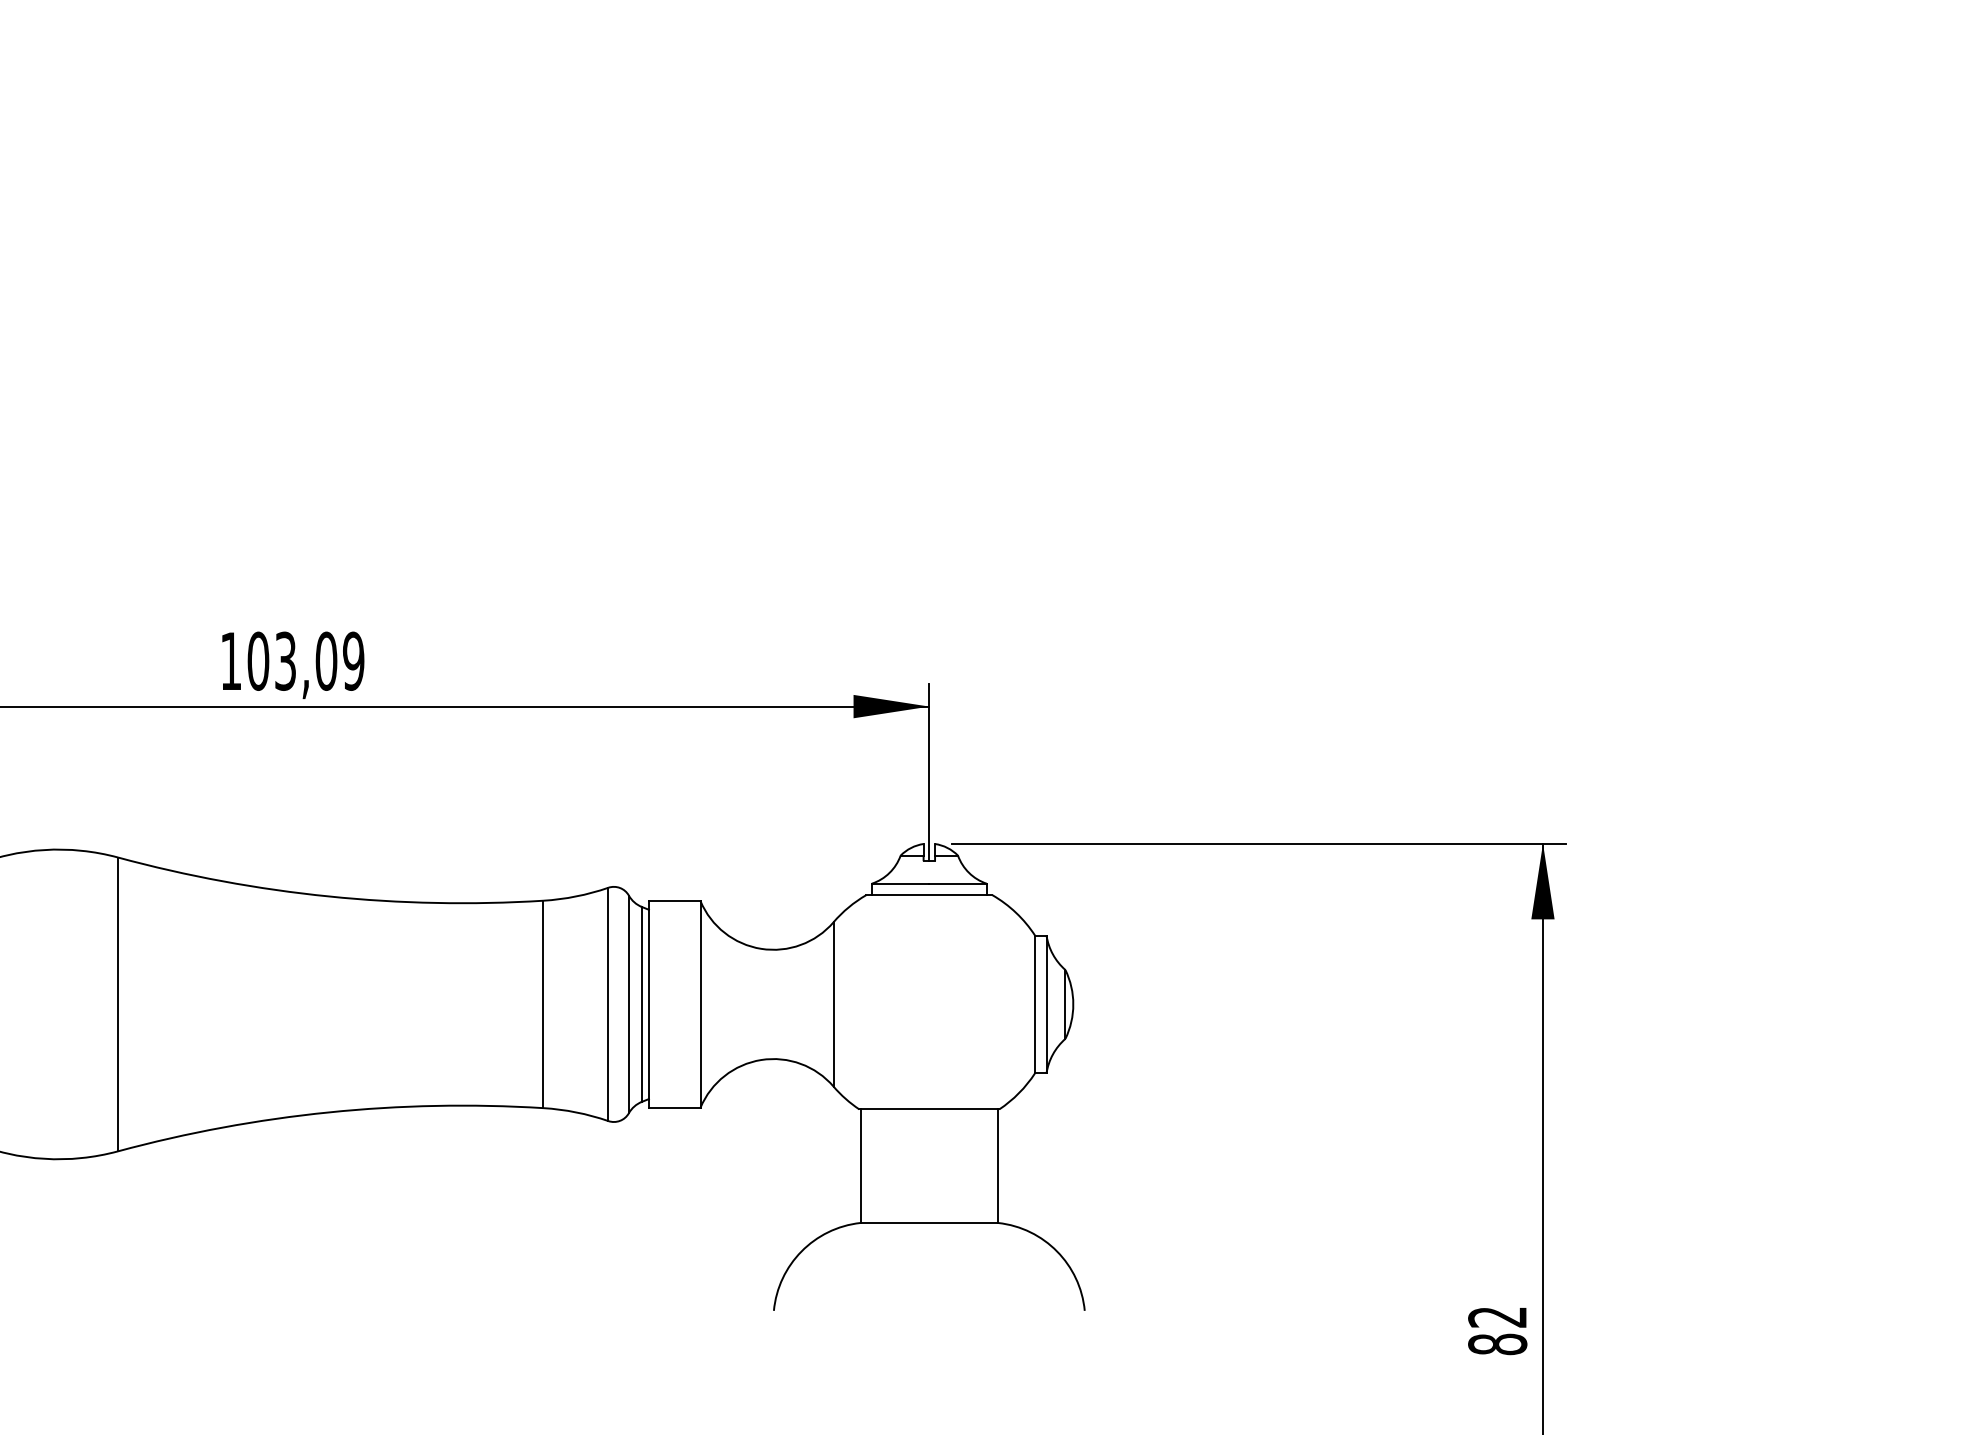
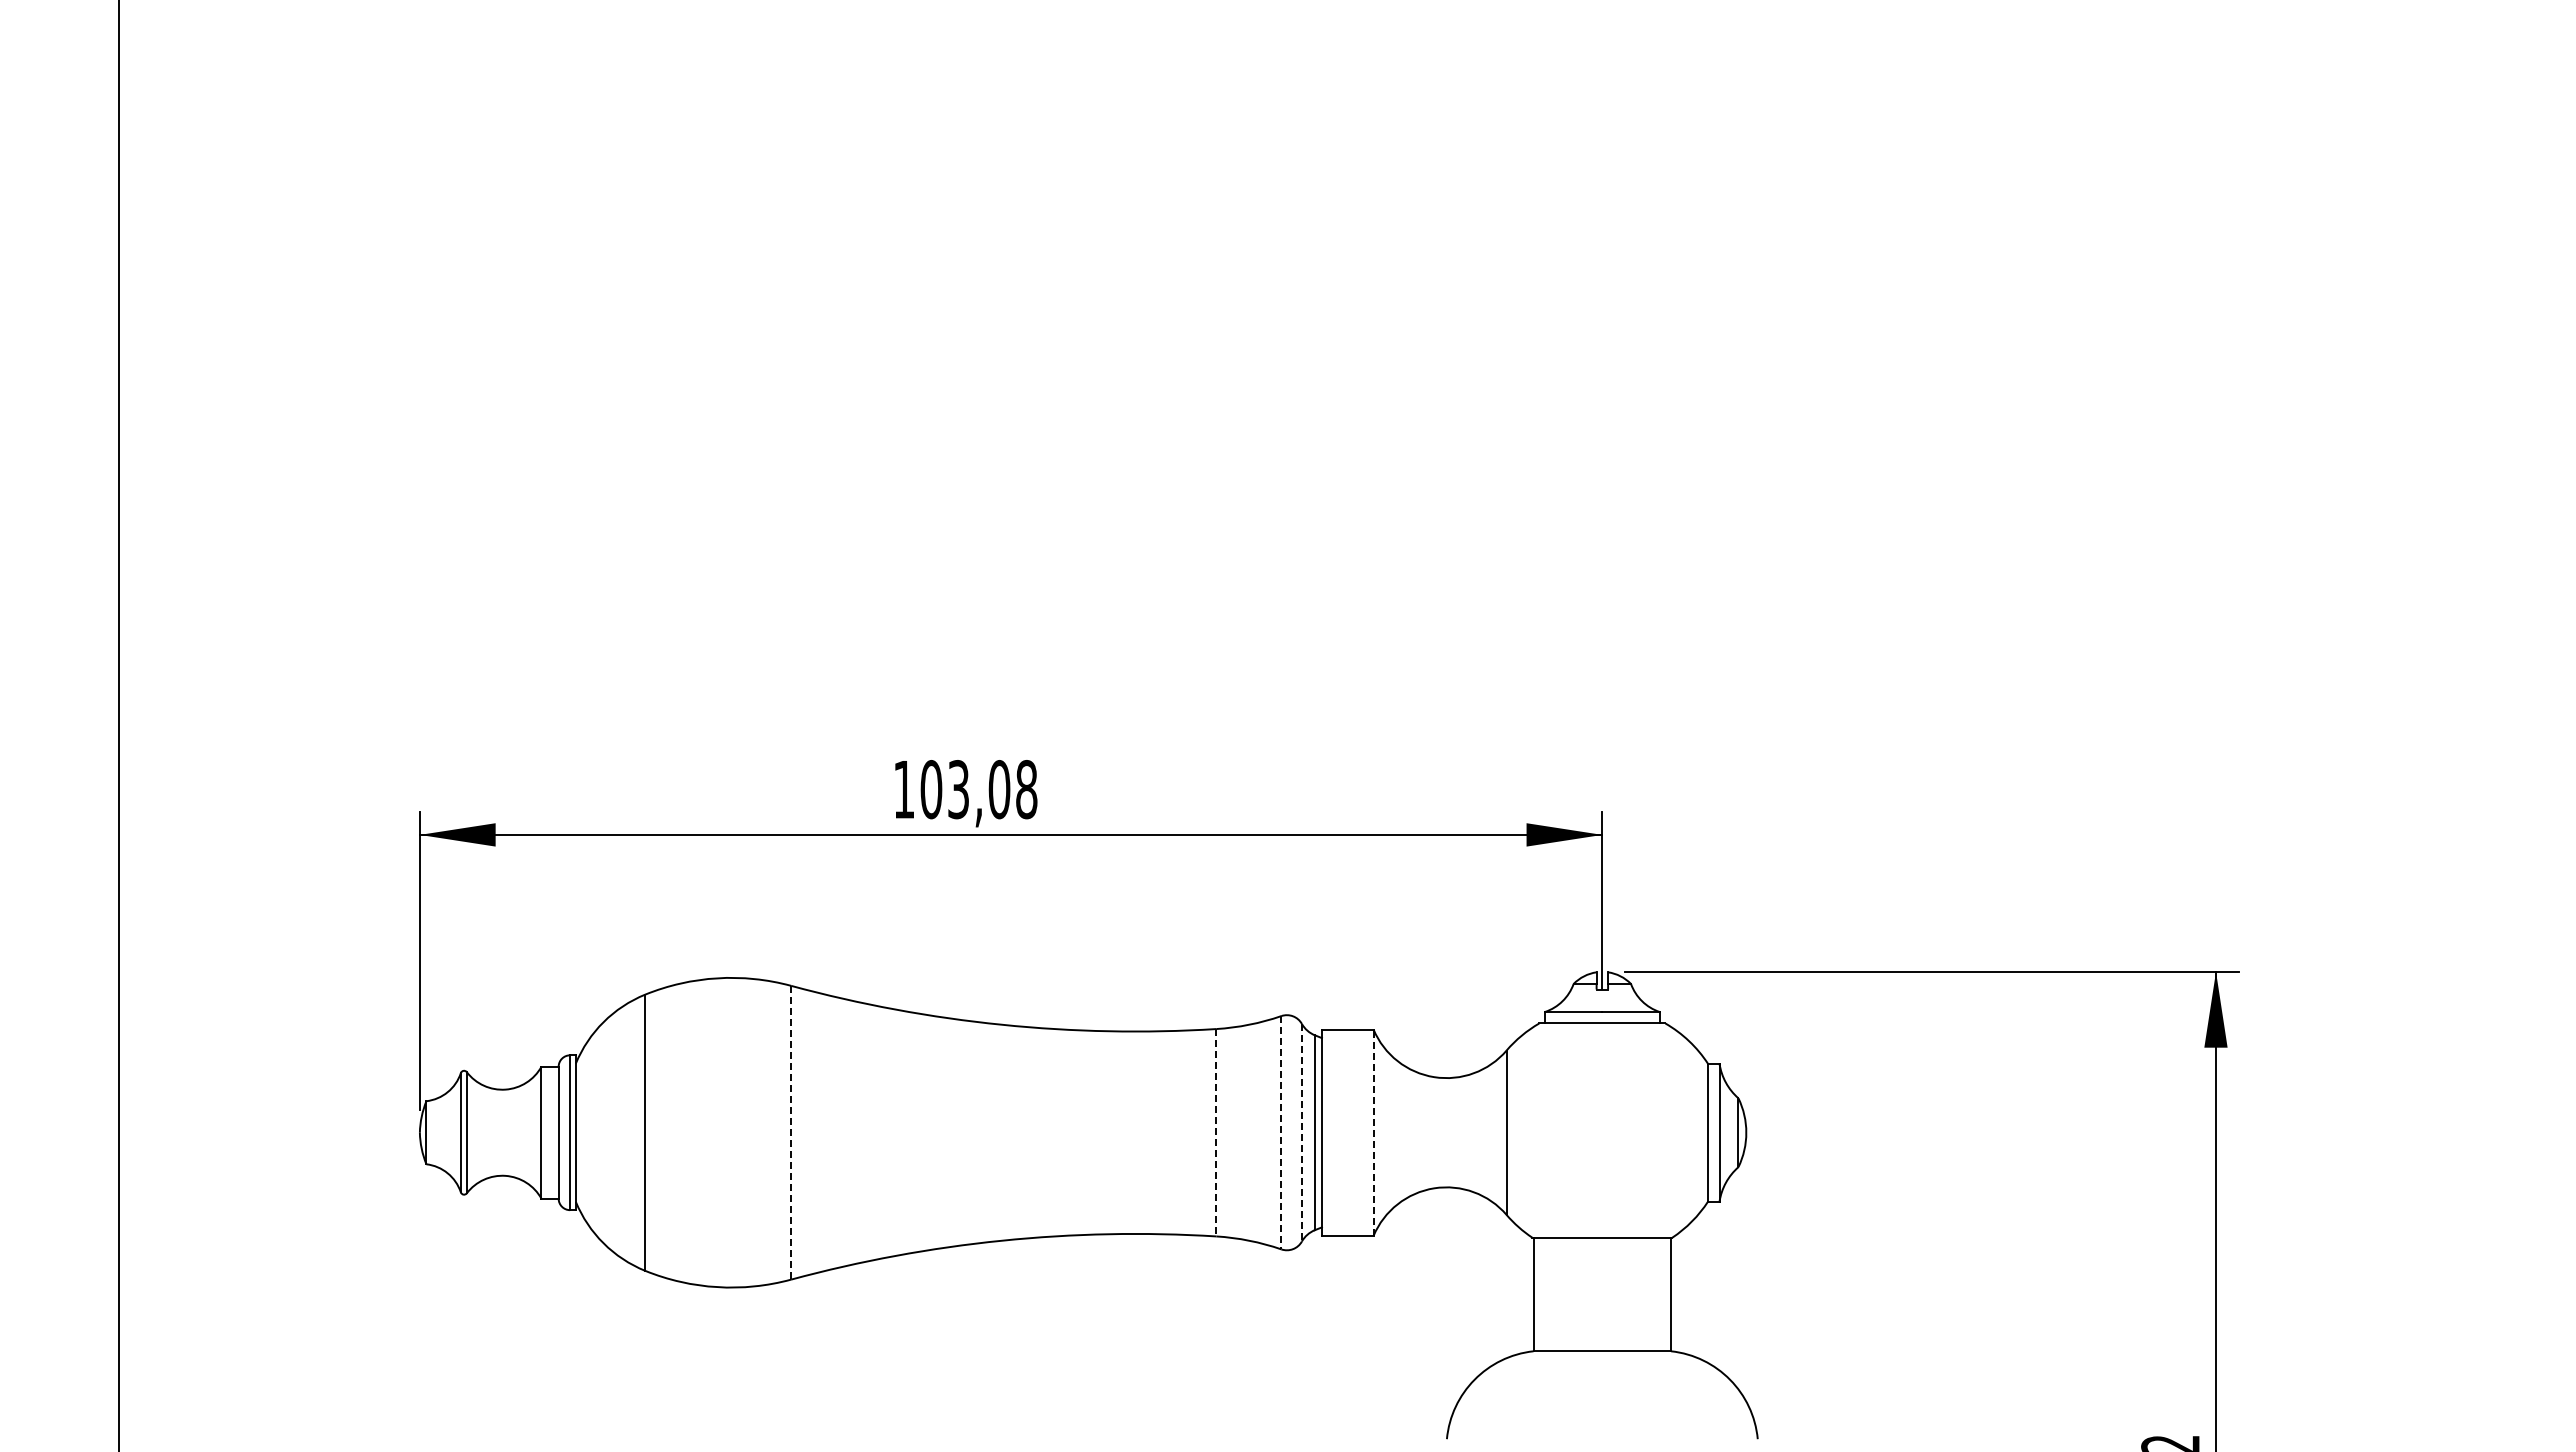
text: (353, 661) -> (1026, 789), 103,09 -> 103,08
line: (118, 1004) -> (791, 1132), solid -> dashed
line: (543, 1004) -> (1216, 1132), solid -> dashed
line: (608, 1004) -> (1281, 1132), solid -> dashed
line: (628, 1004) -> (1301, 1132), solid -> dashed
line: (700, 1004) -> (1373, 1132), solid -> dashed

